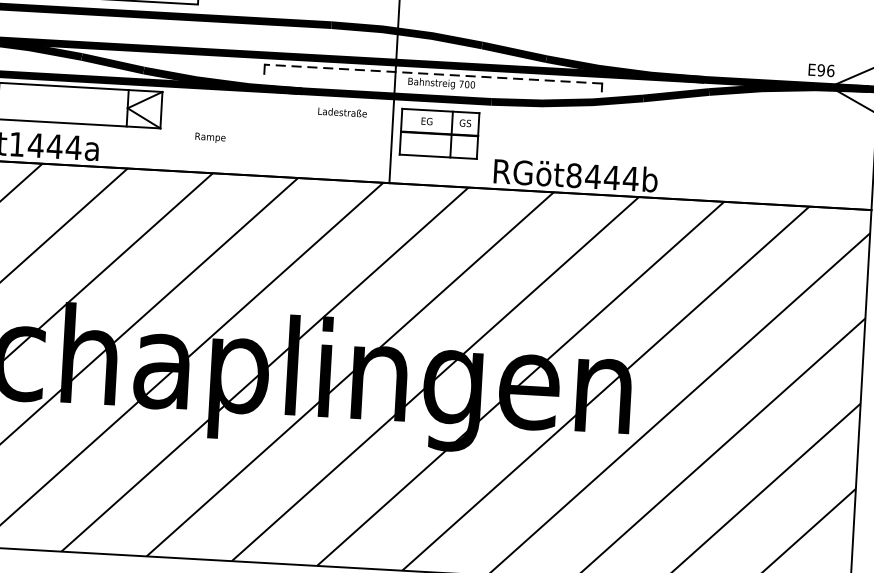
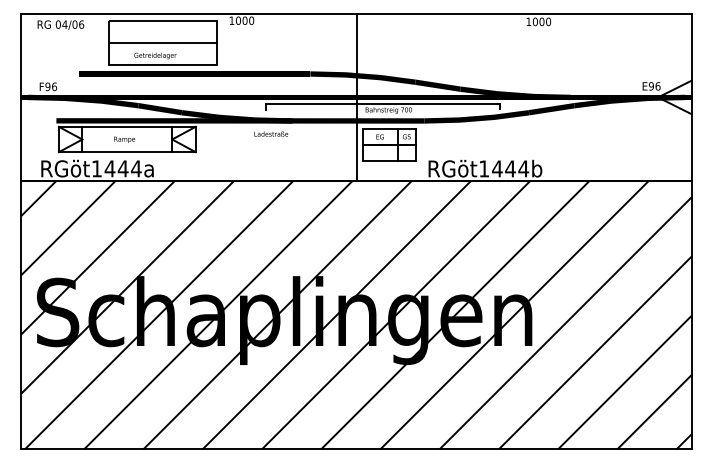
line: (433, 73) -> (382, 103), dashed -> solid
text: (342, 111) -> (271, 133), moved
text: (210, 137) -> (124, 139), moved
text: (574, 175) -> (484, 168), RGöt8444b -> RGöt1444b

